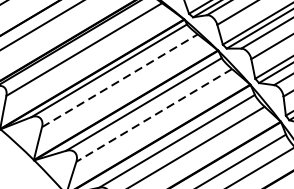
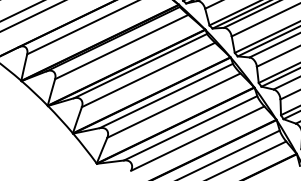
line: (119, 80) -> (148, 74), dashed -> solid
line: (153, 115) -> (173, 105), dashed -> solid

